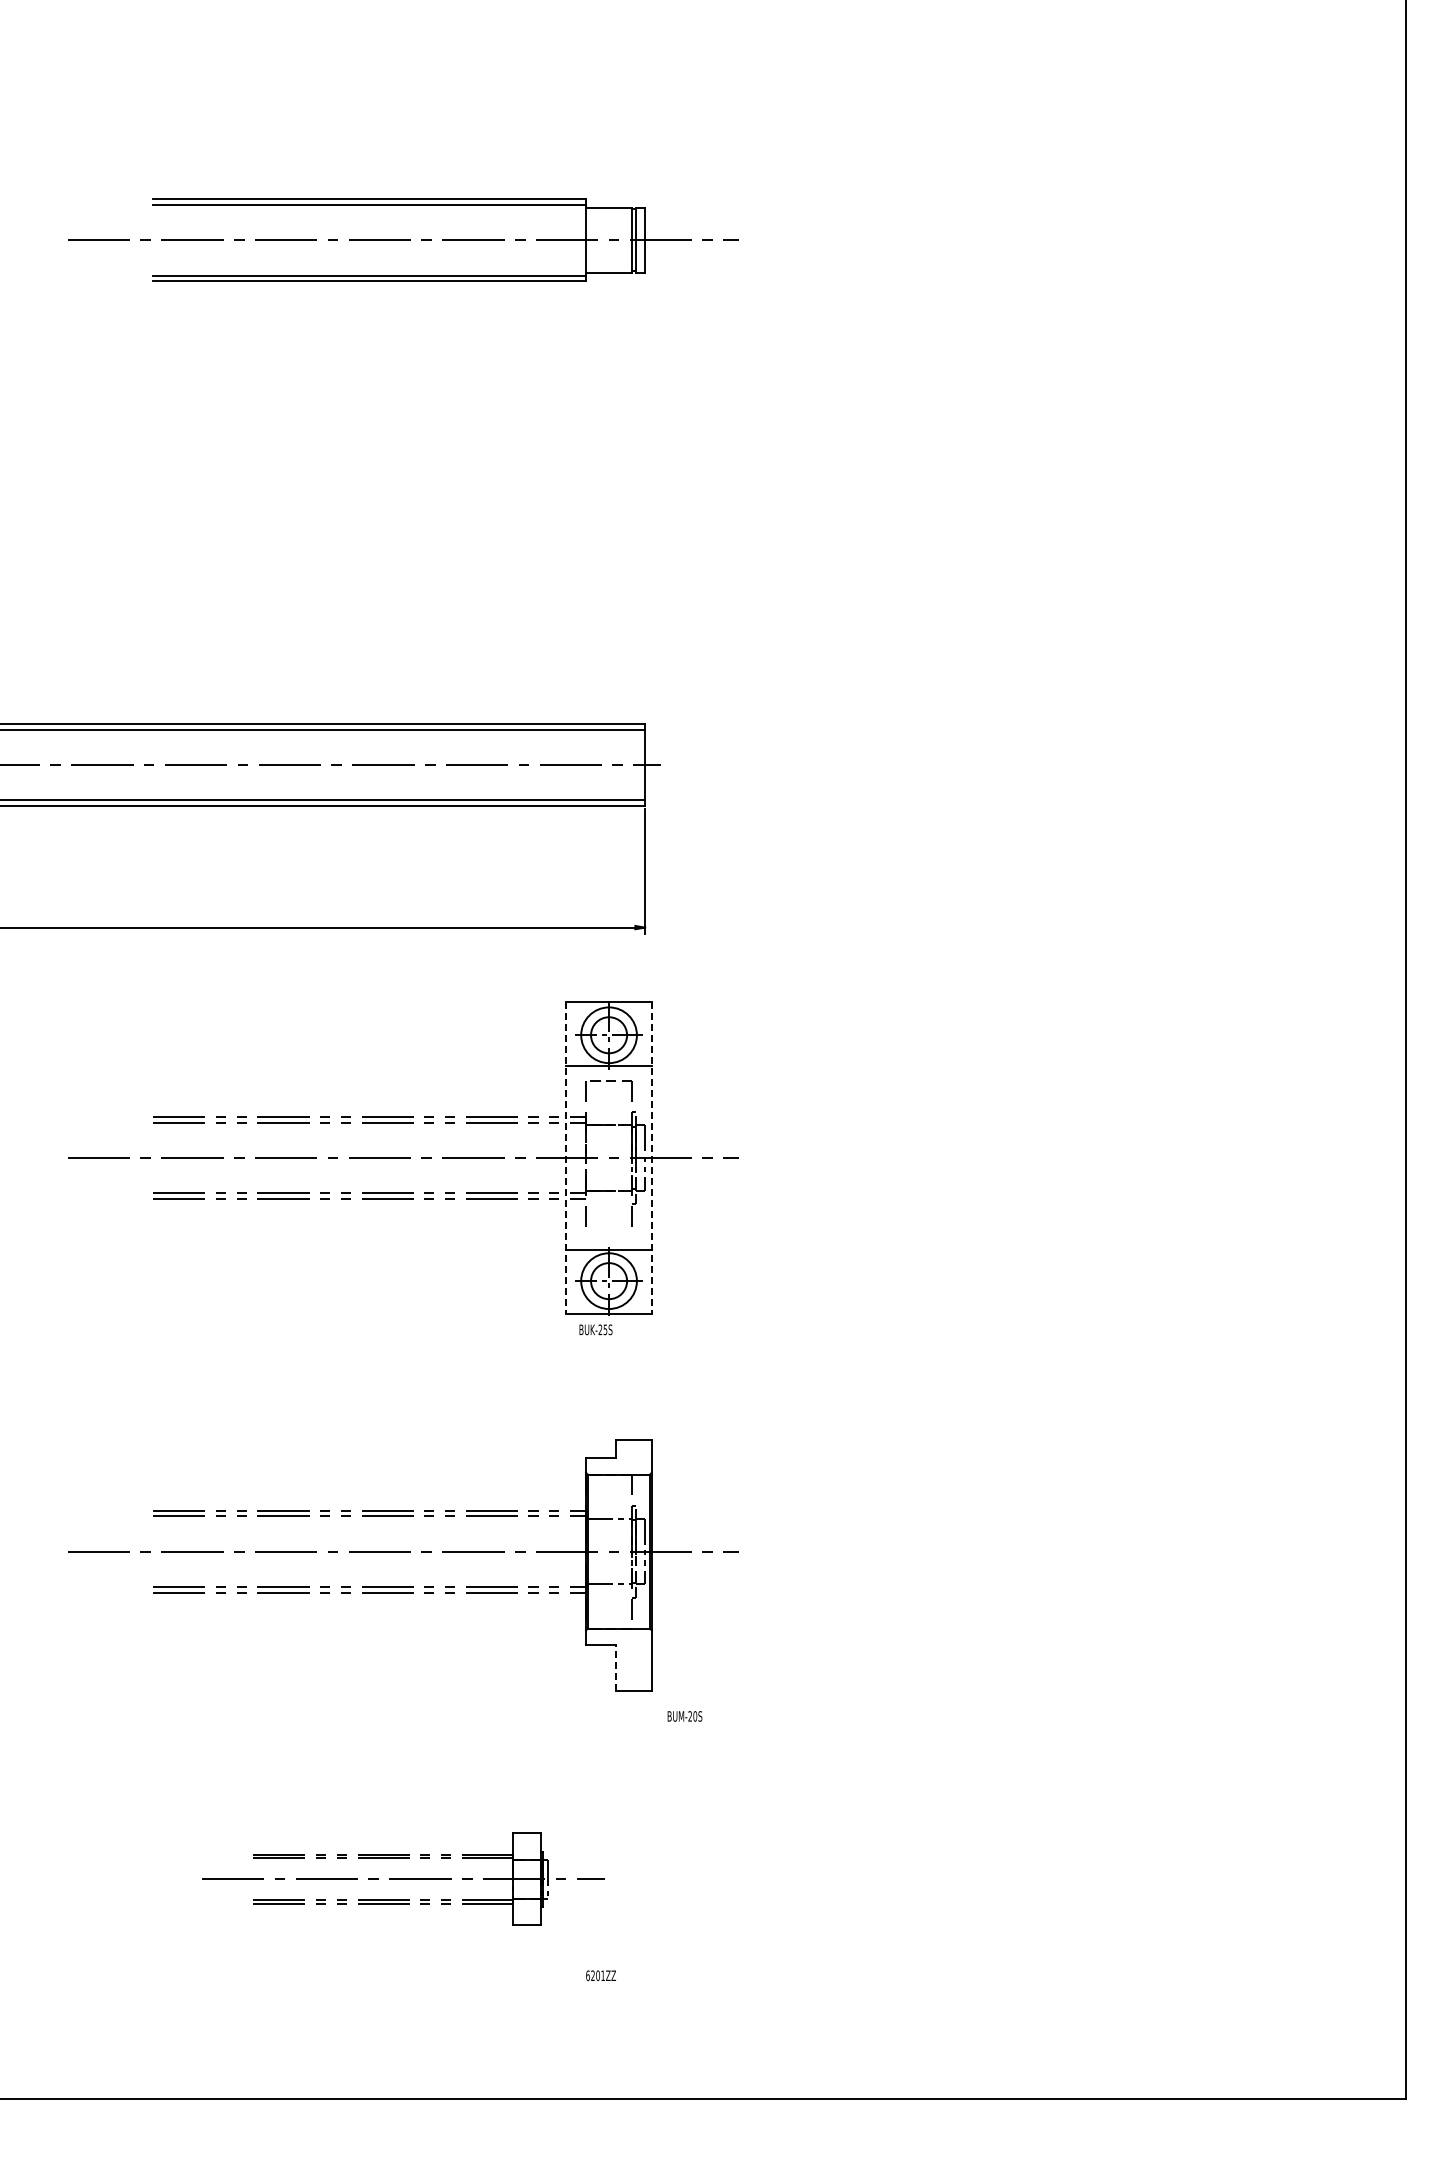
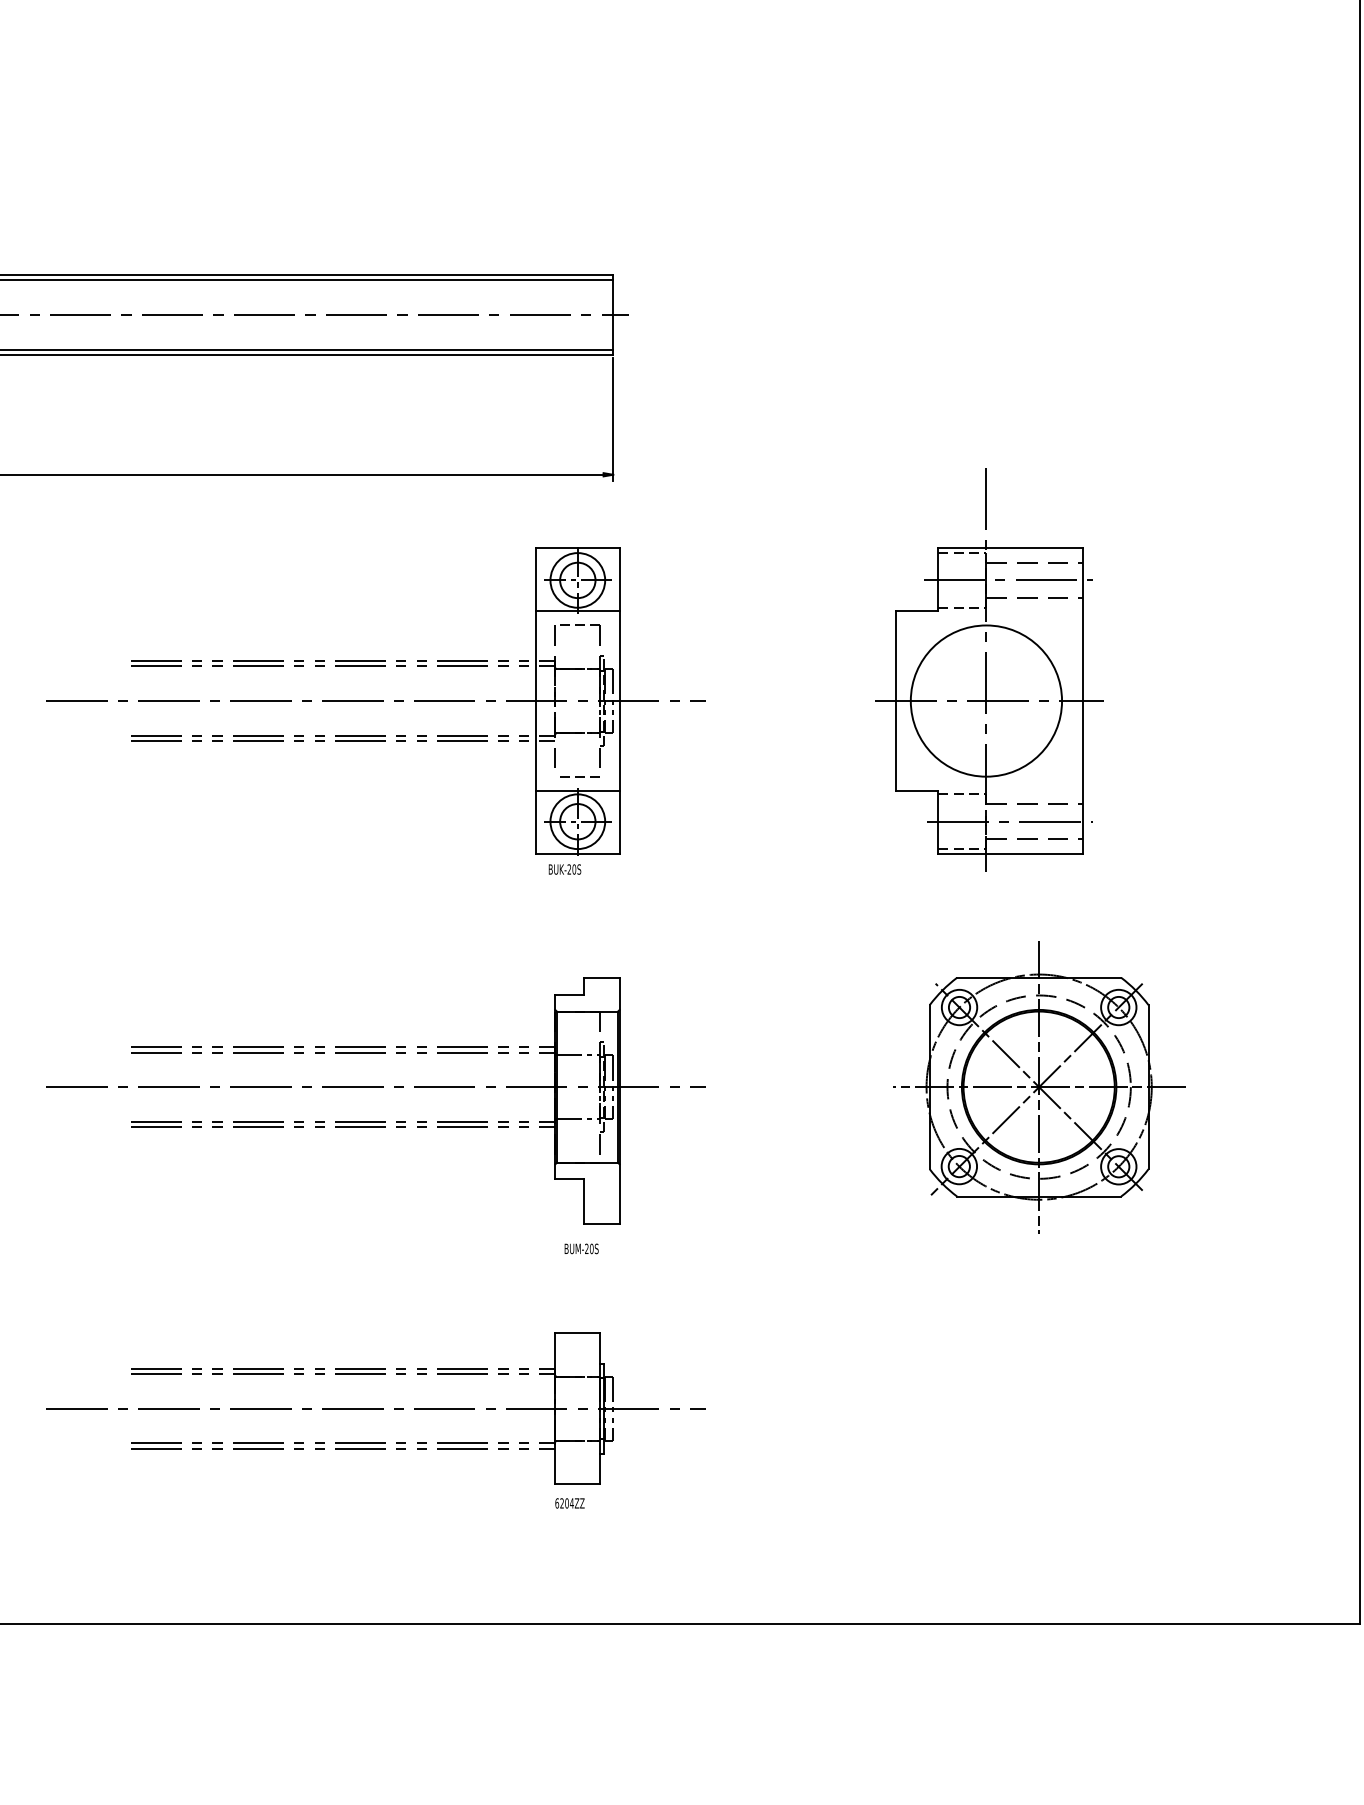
part: (1028, 1126) -> (989, 669), added
line: (566, 1158) -> (536, 701), dashed -> solid
line: (651, 1158) -> (619, 701), dashed -> solid
line: (610, 1234) -> (579, 775), added
text: (605, 1329) -> (574, 869), BUK-25S -> BUK-20S
part: (1078, 1551) -> (1038, 1087), added
line: (615, 1667) -> (584, 1200), dashed -> solid
text: (684, 1716) -> (581, 1248), moved
part: (403, 1878) -> (376, 1407), size x1.67
text: (603, 1975) -> (572, 1503), 6201ZZ -> 6204ZZ

